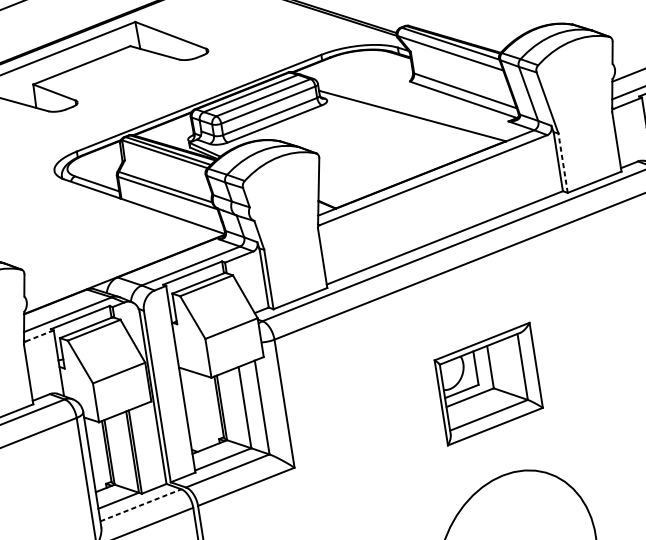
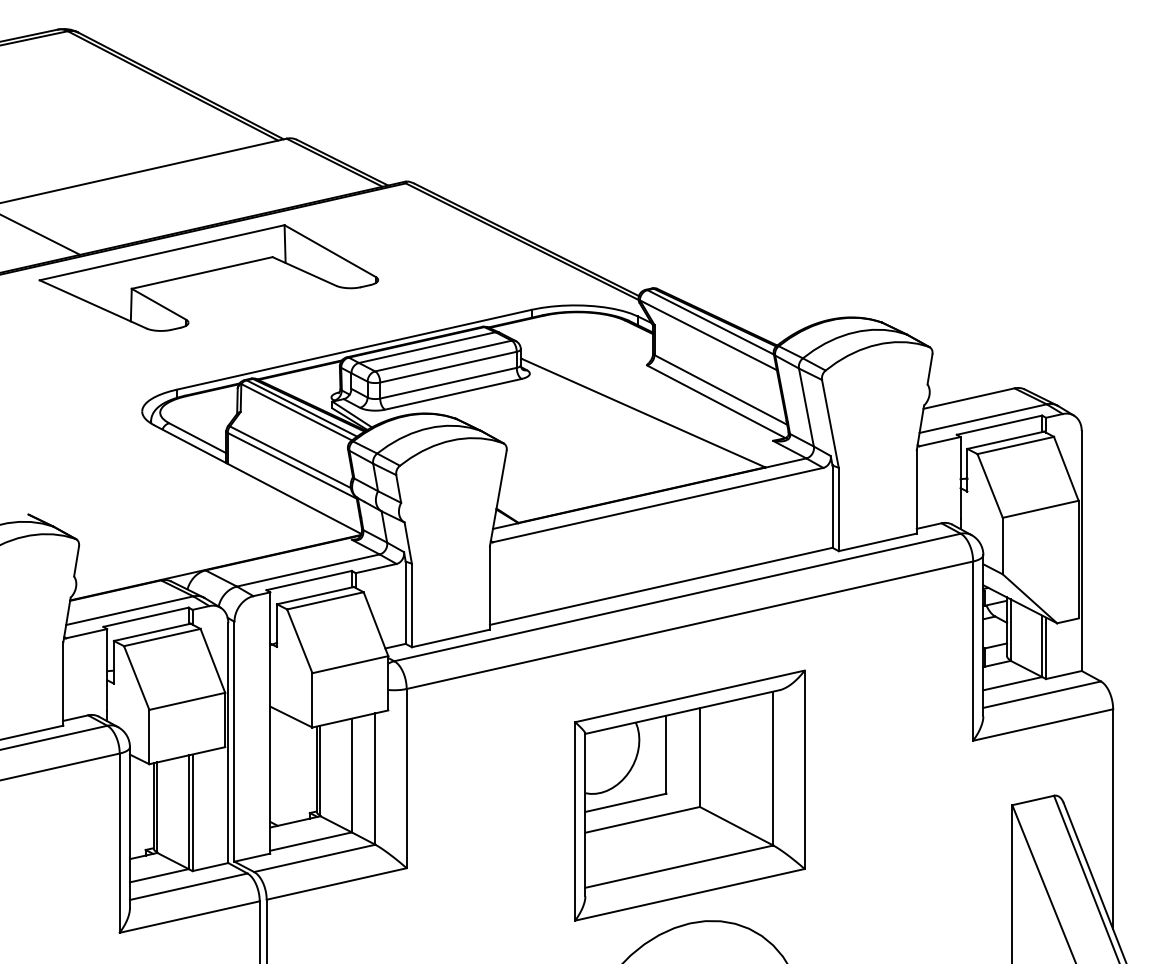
line: (562, 163) -> (838, 509), dashed -> solid
line: (39, 335) -> (86, 633), dashed -> solid
part: (488, 384) -> (689, 795), size x1.67
line: (141, 505) -> (189, 886), dashed -> solid

